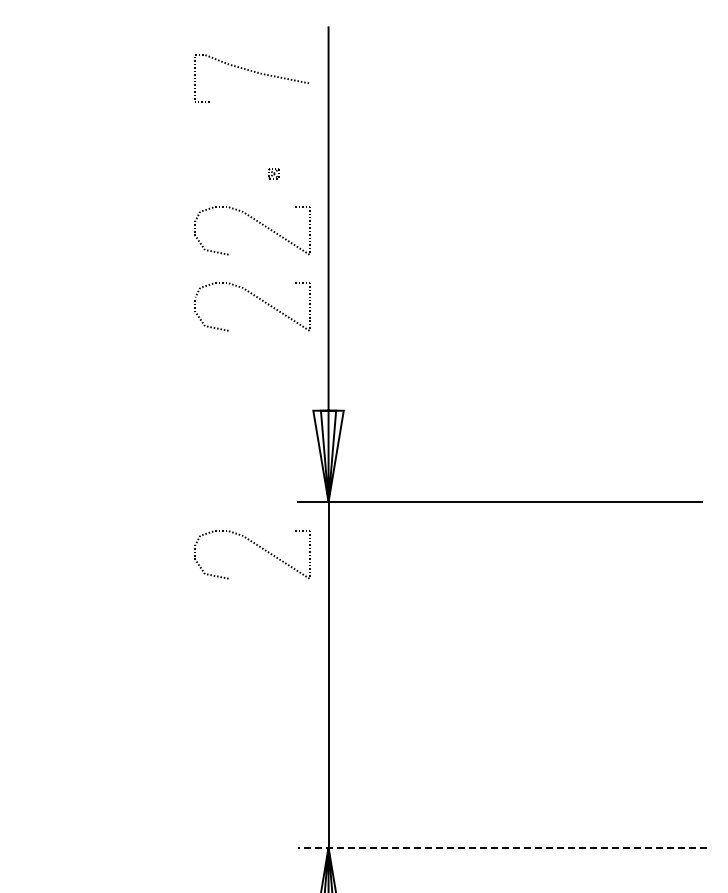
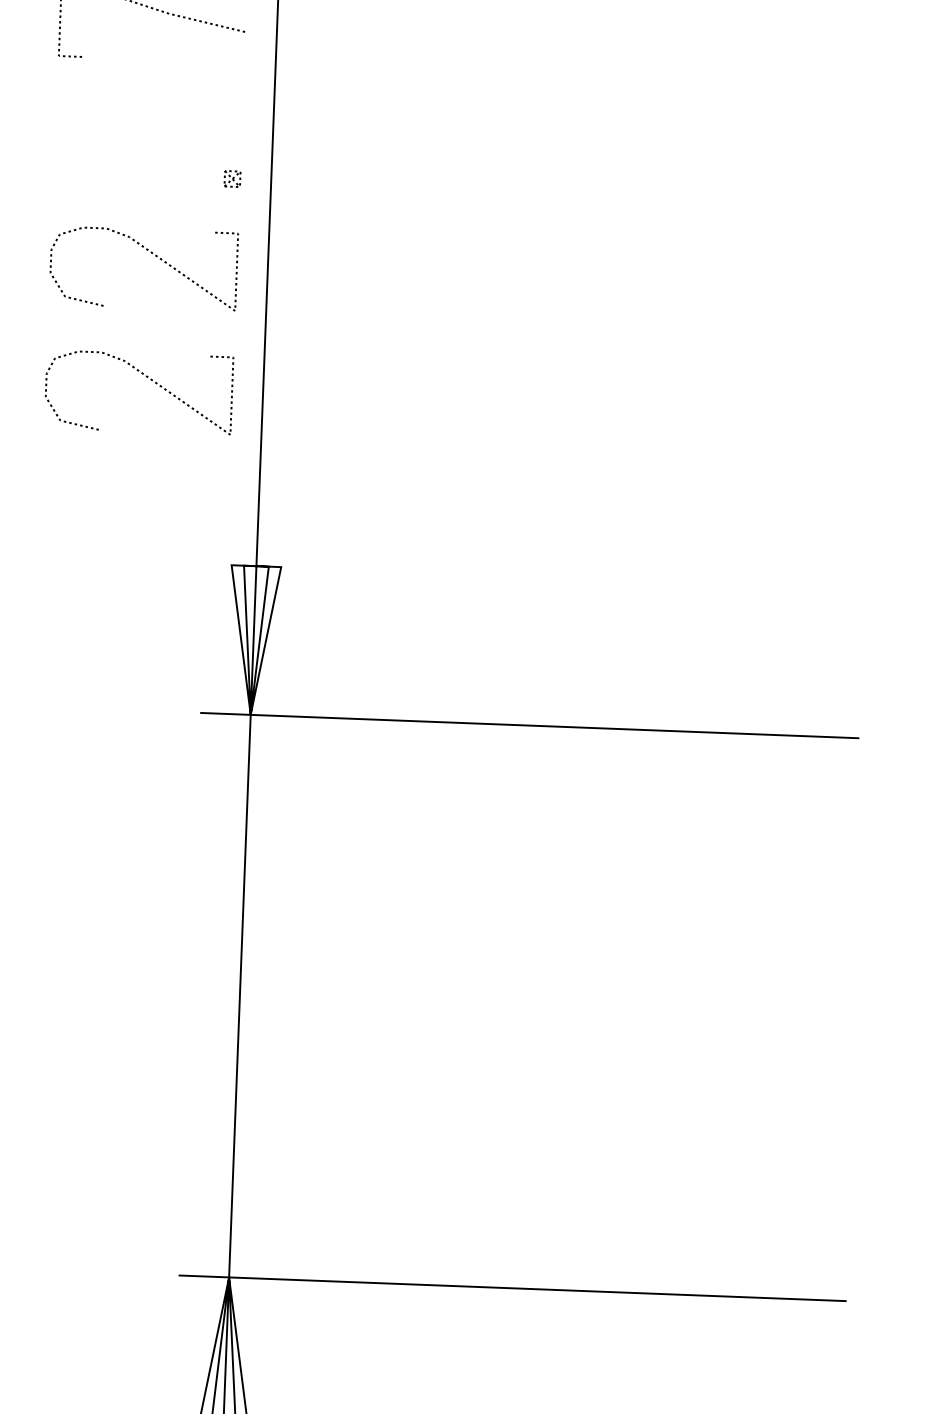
part: (273, 173) -> (232, 178), moved
curve: (256, 545) -> (130, 781), removed
line: (502, 847) -> (512, 1288), dashed -> solid

